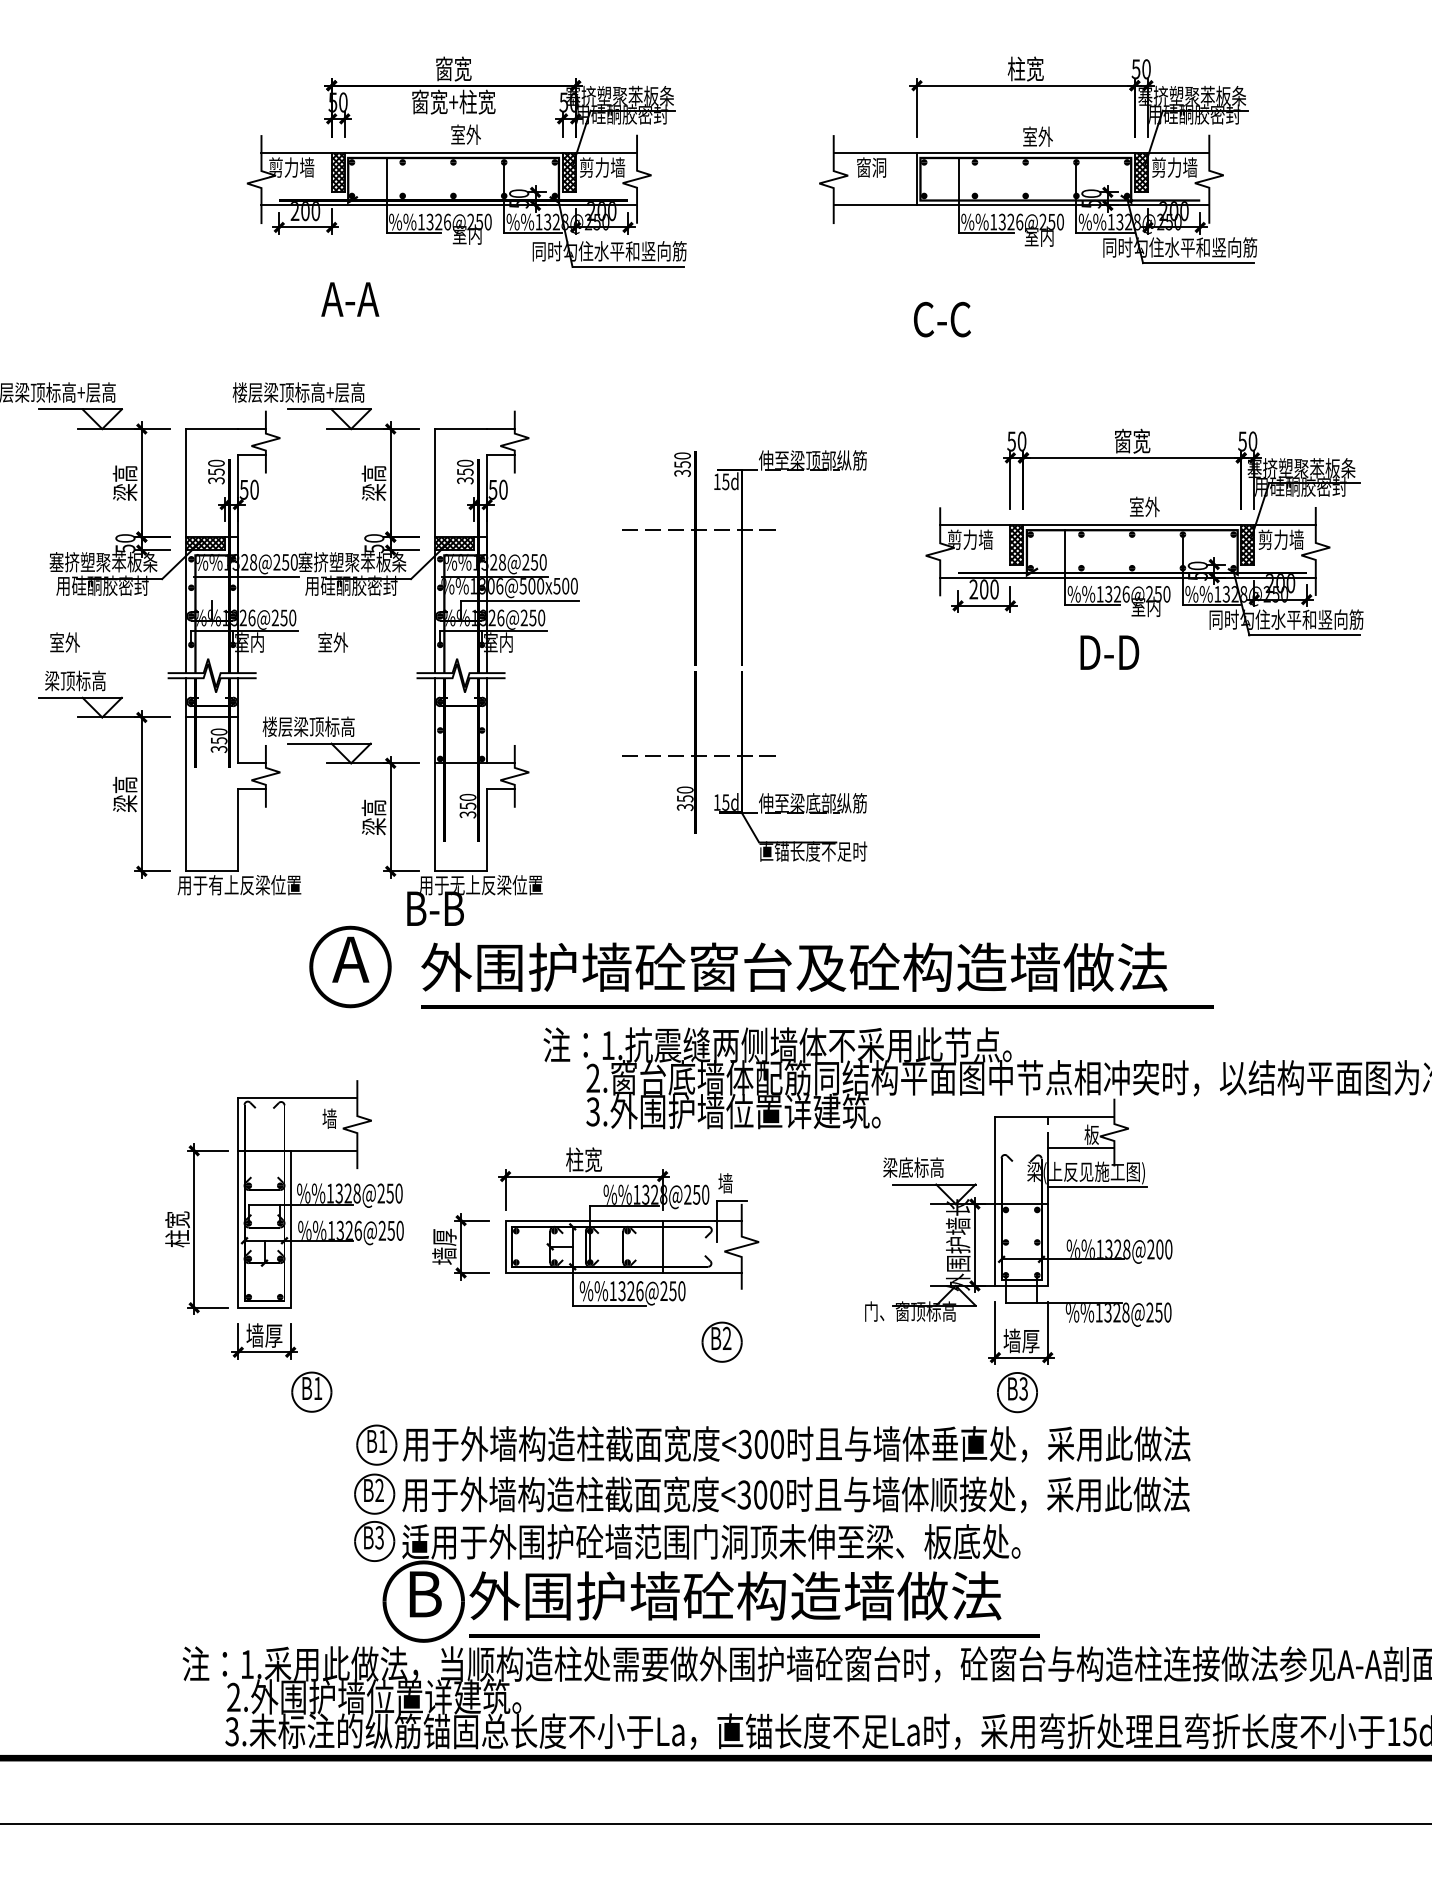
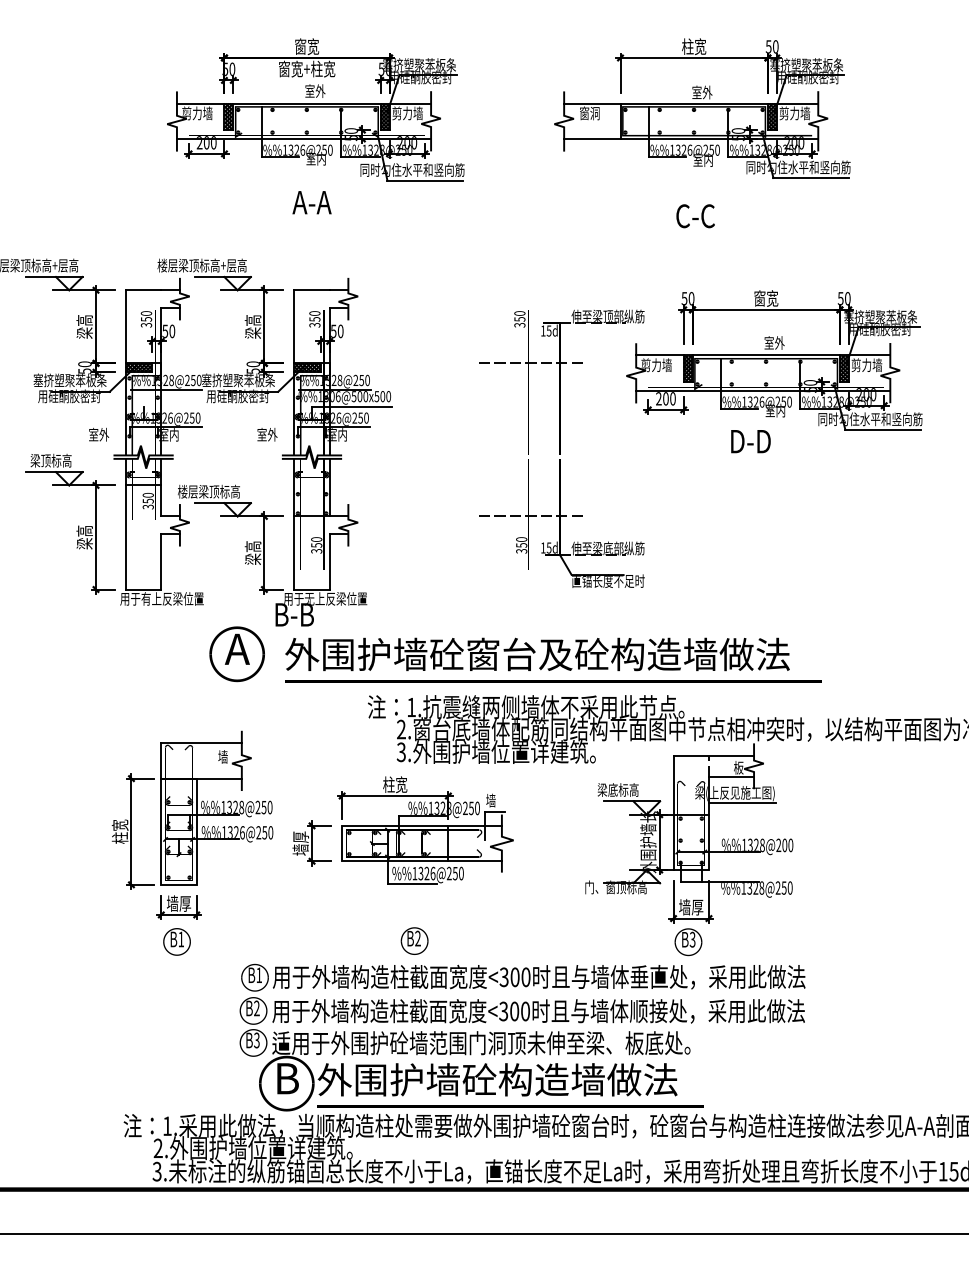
text: (349, 299) -> (311, 202), moved
text: (942, 319) -> (695, 216), moved
text: (65, 642) -> (99, 434), moved
text: (333, 642) -> (267, 434), moved
part: (744, 655) -> (561, 448), moved
text: (721, 1341) -> (414, 940), moved
text: (311, 1391) -> (176, 941), moved

